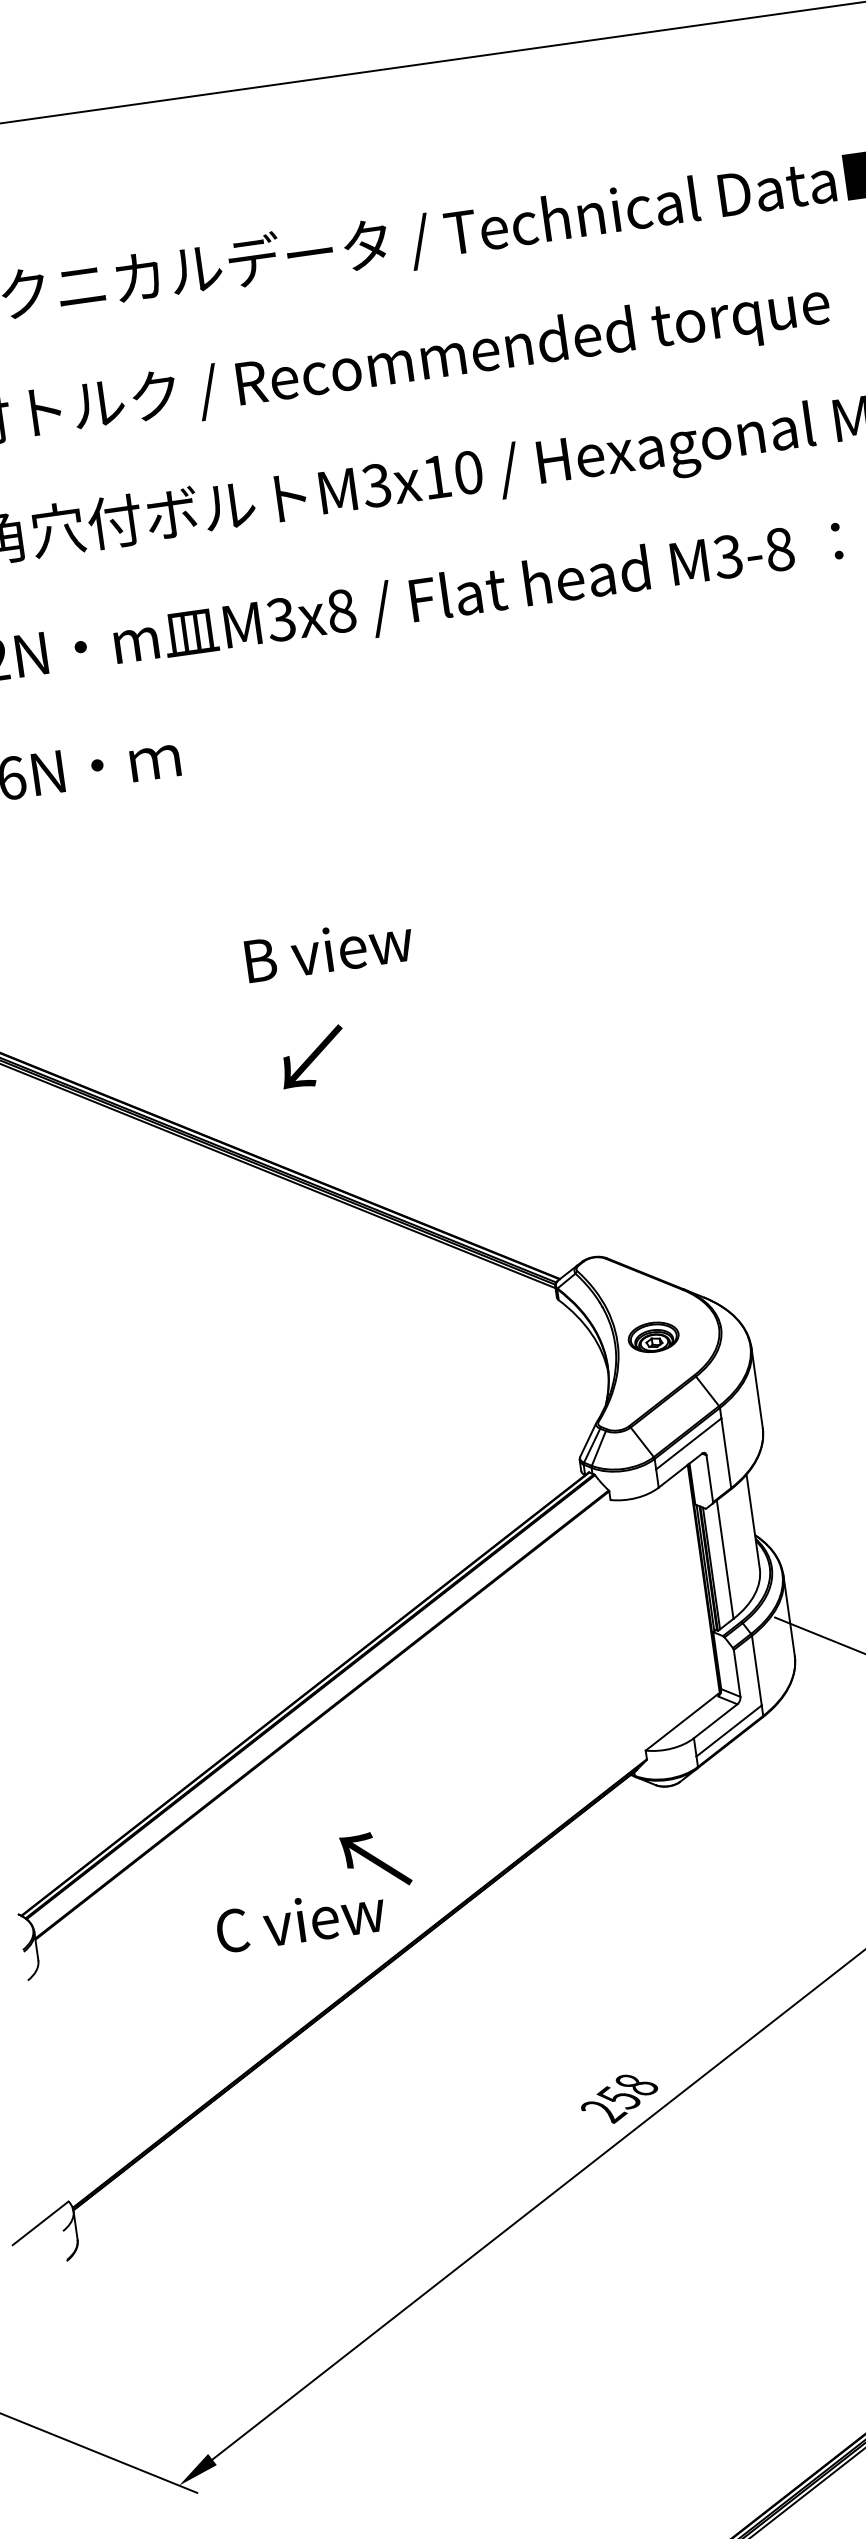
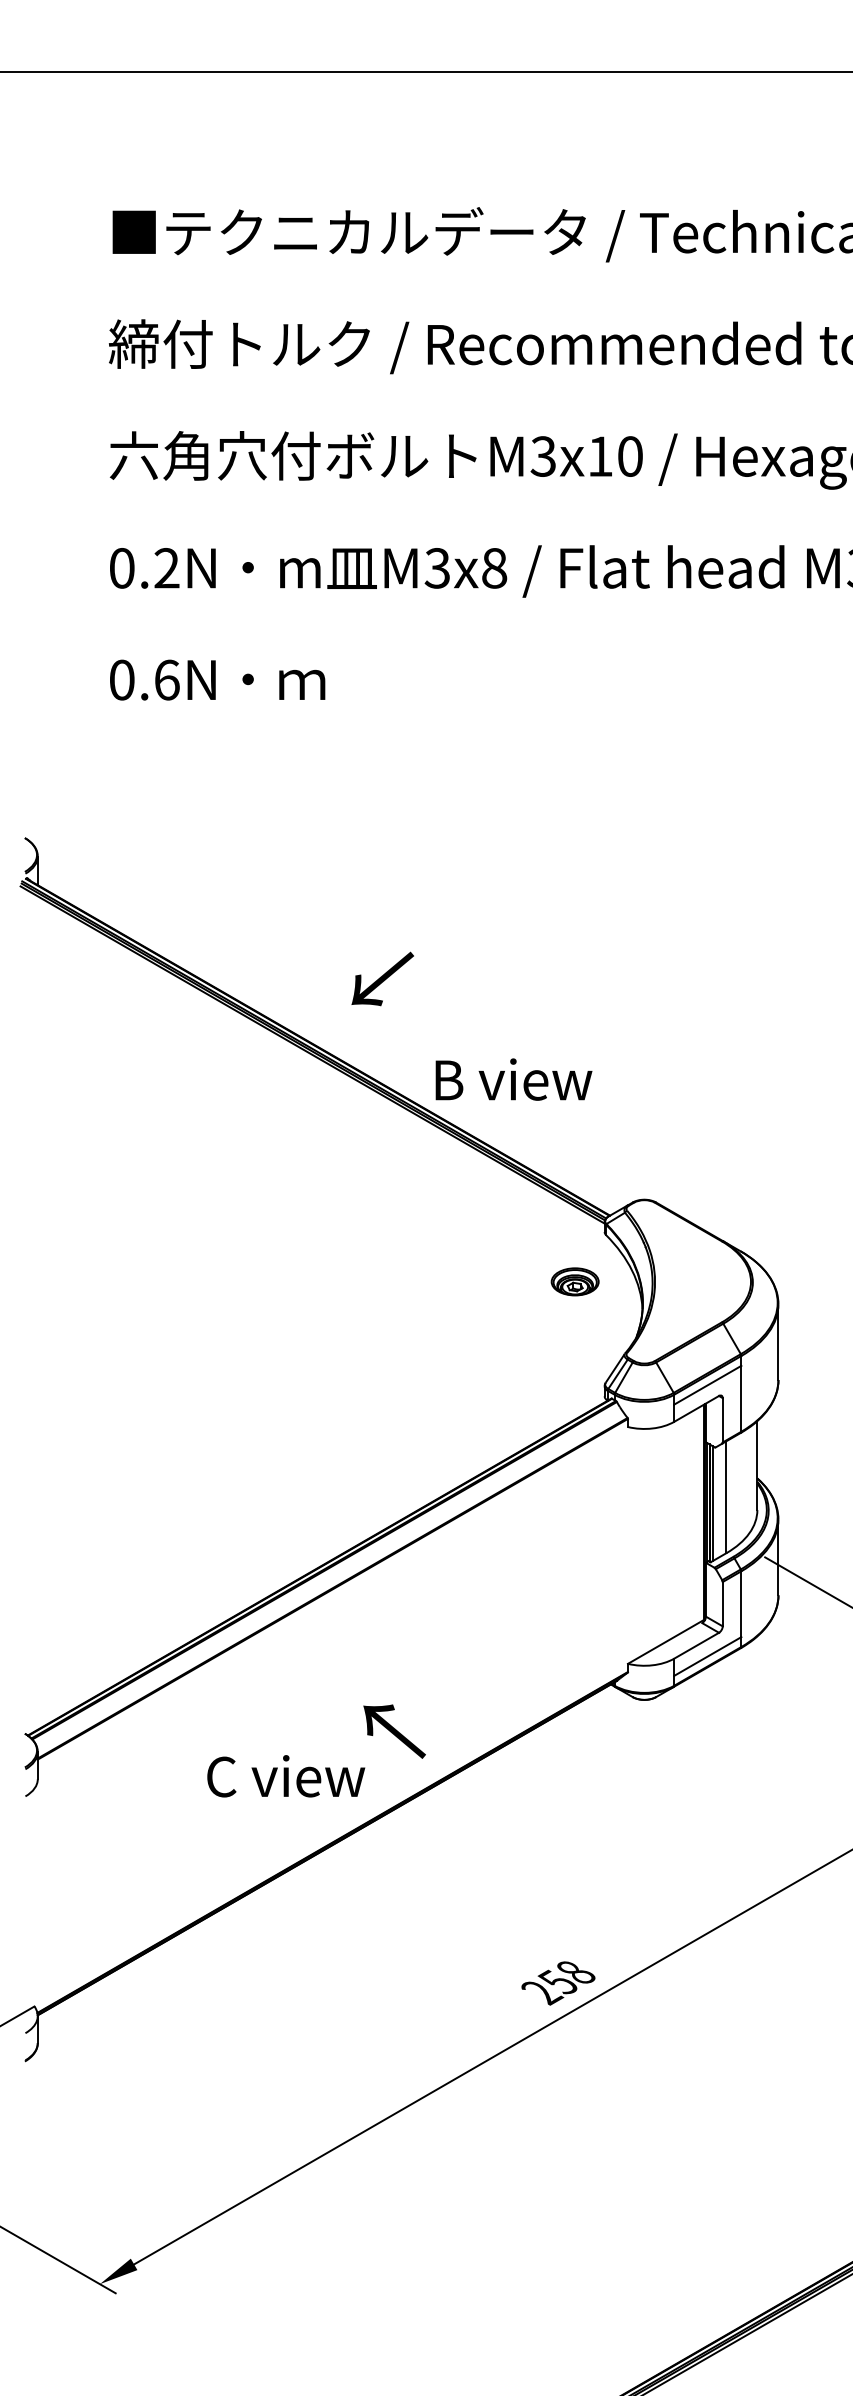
text: (328, 949) -> (513, 1079), moved
text: (312, 1056) -> (382, 978), moved
part: (652, 1337) -> (574, 1281), moved
text: (375, 1860) -> (394, 1731), moved

